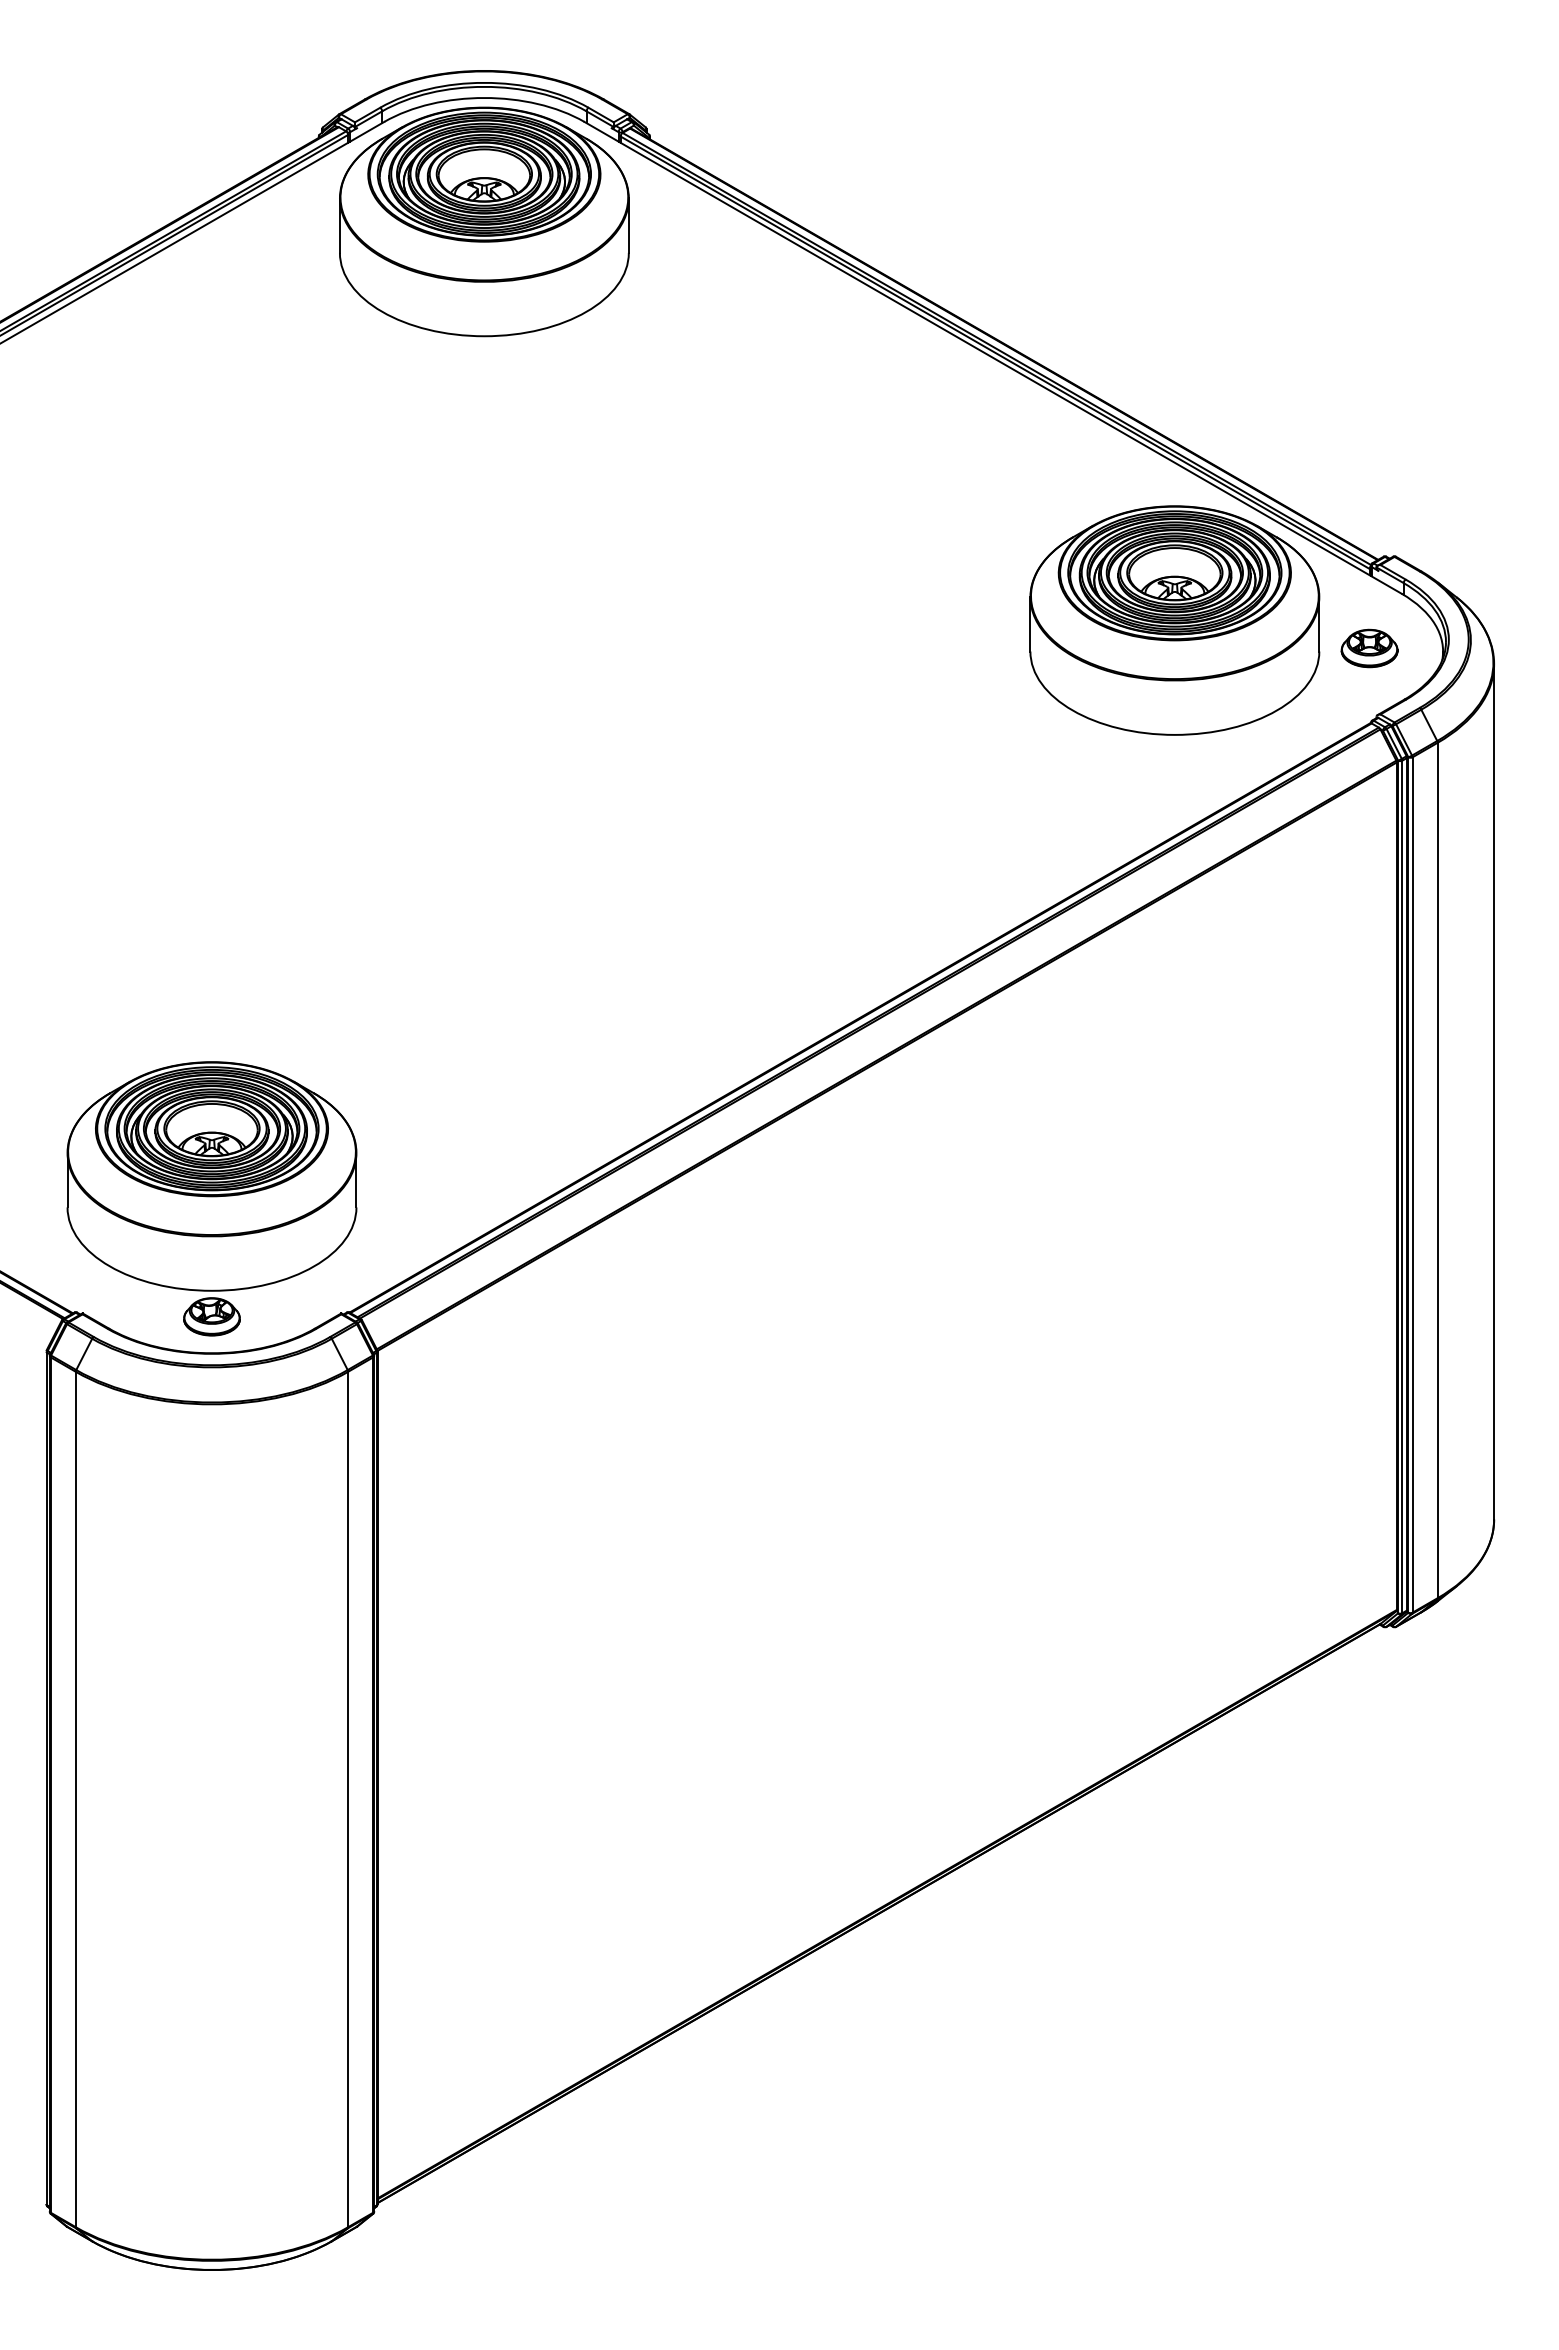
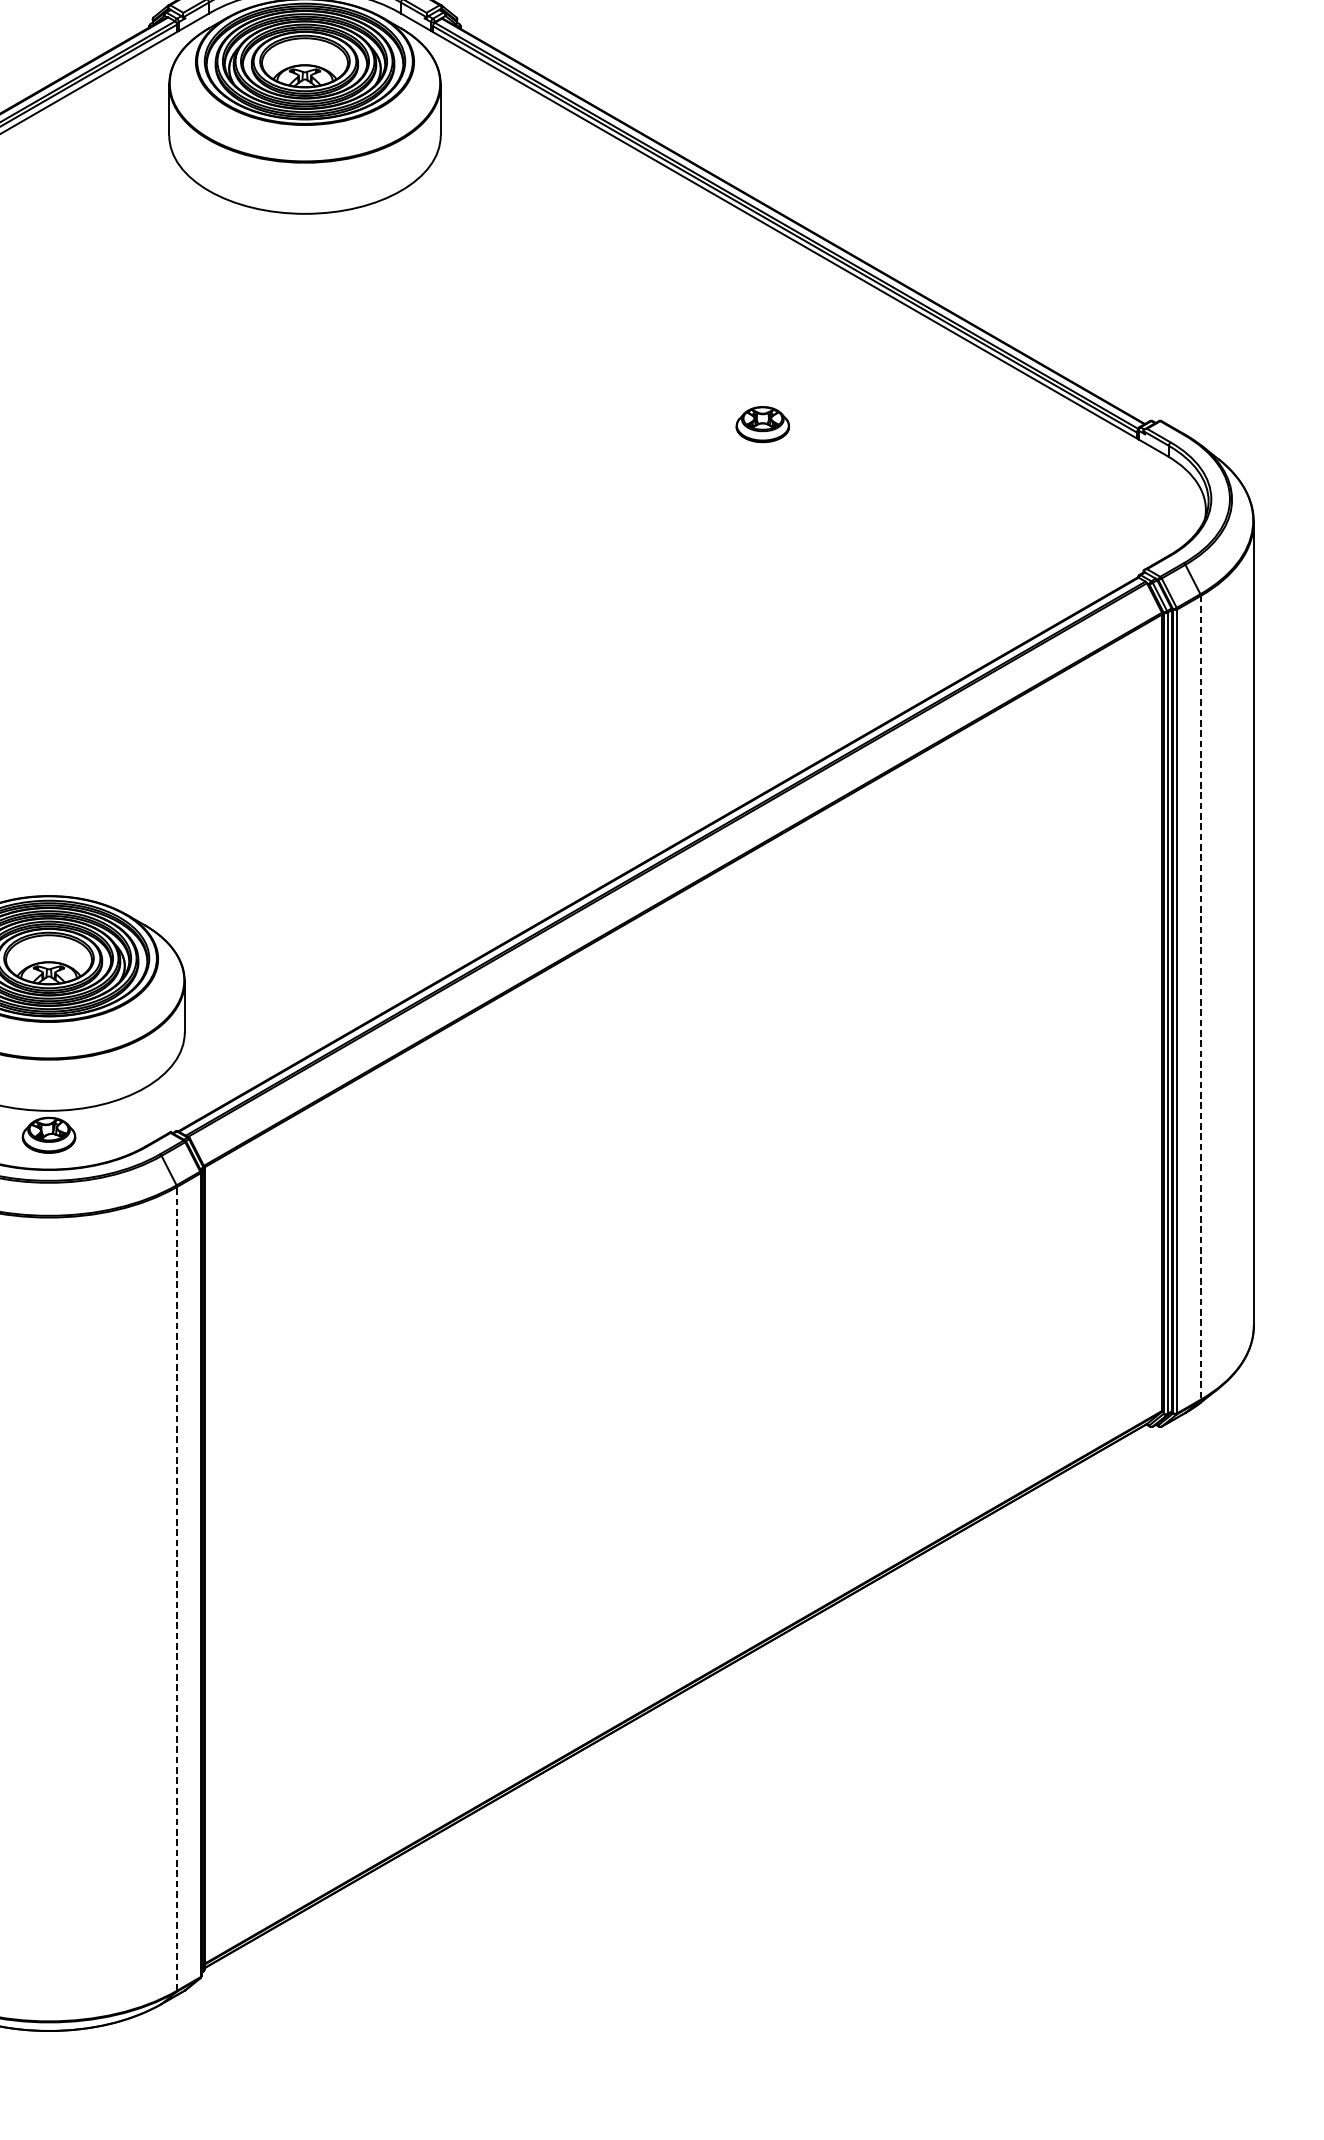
part: (1174, 620) -> (953, 480), removed
part: (1369, 648) -> (762, 424), moved
line: (1437, 1170) -> (1200, 997), solid -> dashed
line: (348, 1799) -> (177, 1588), solid -> dashed

